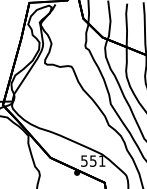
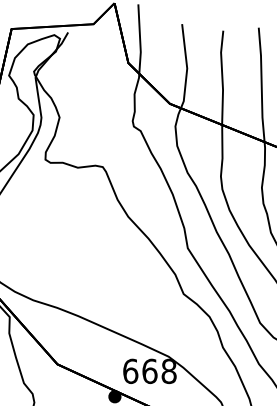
text: (93, 160) -> (150, 370), 551 -> 668

